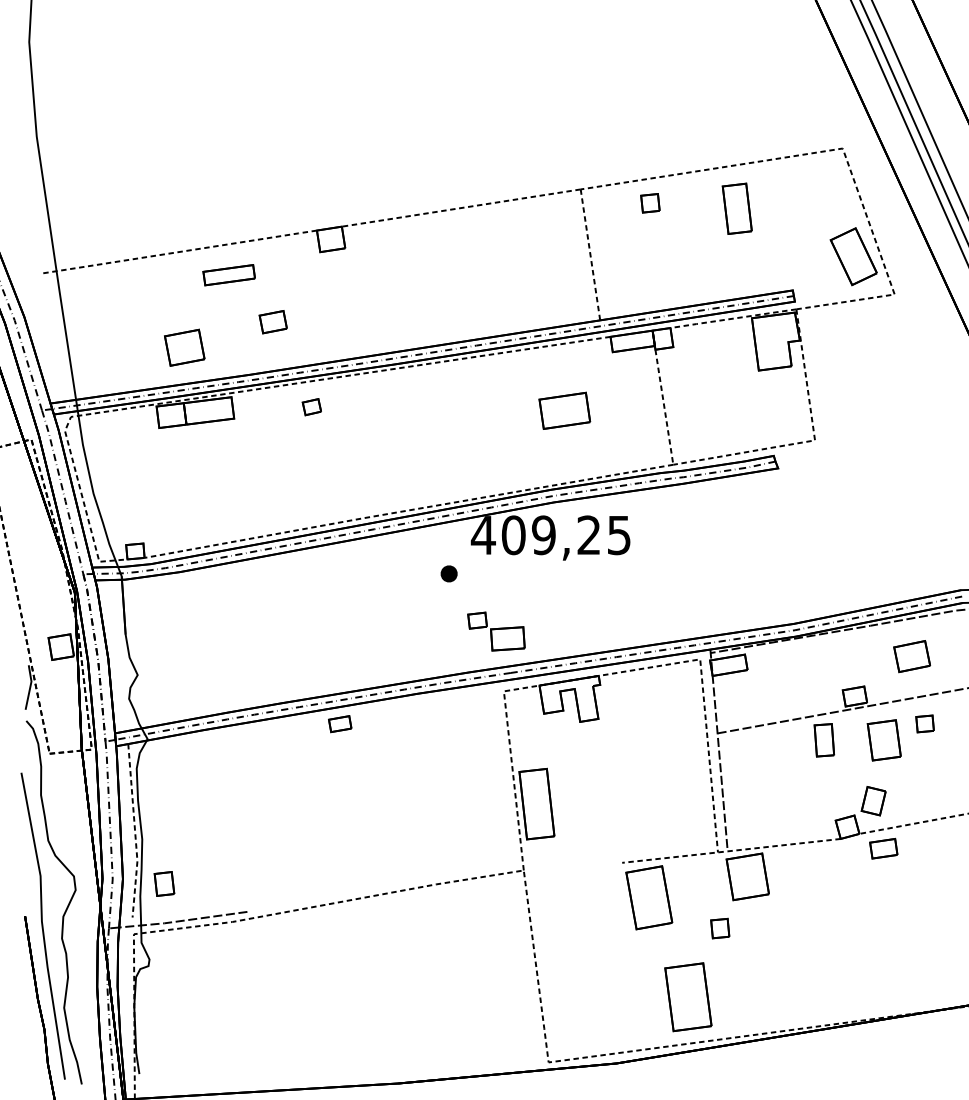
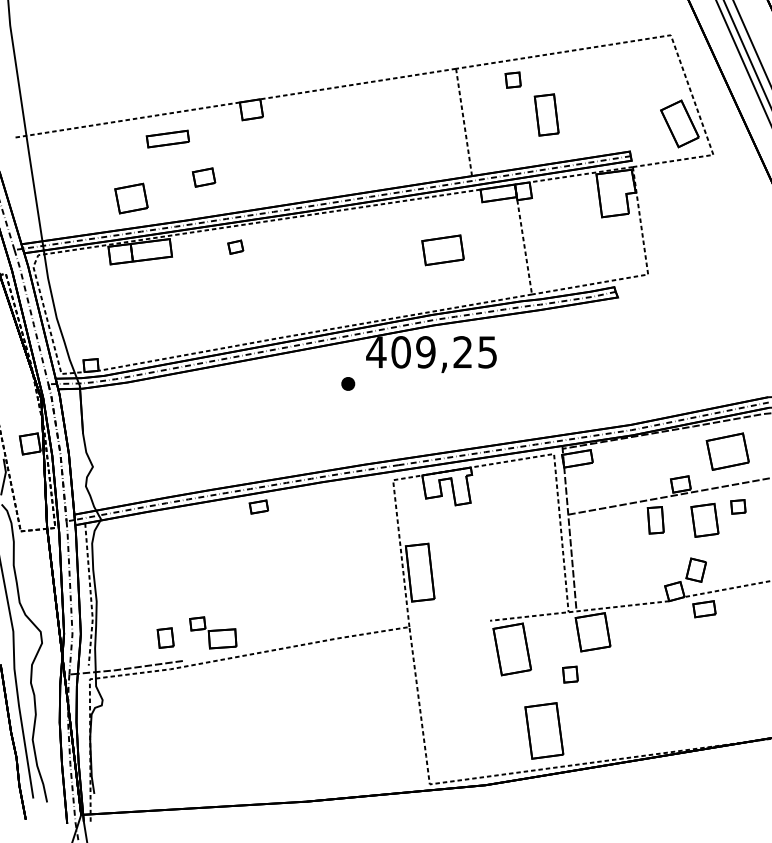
part: (736, 208) -> (546, 114), moved
part: (496, 631) -> (213, 632), moved
part: (911, 656) -> (727, 451), size x1.43
part: (164, 883) -> (165, 637), moved

